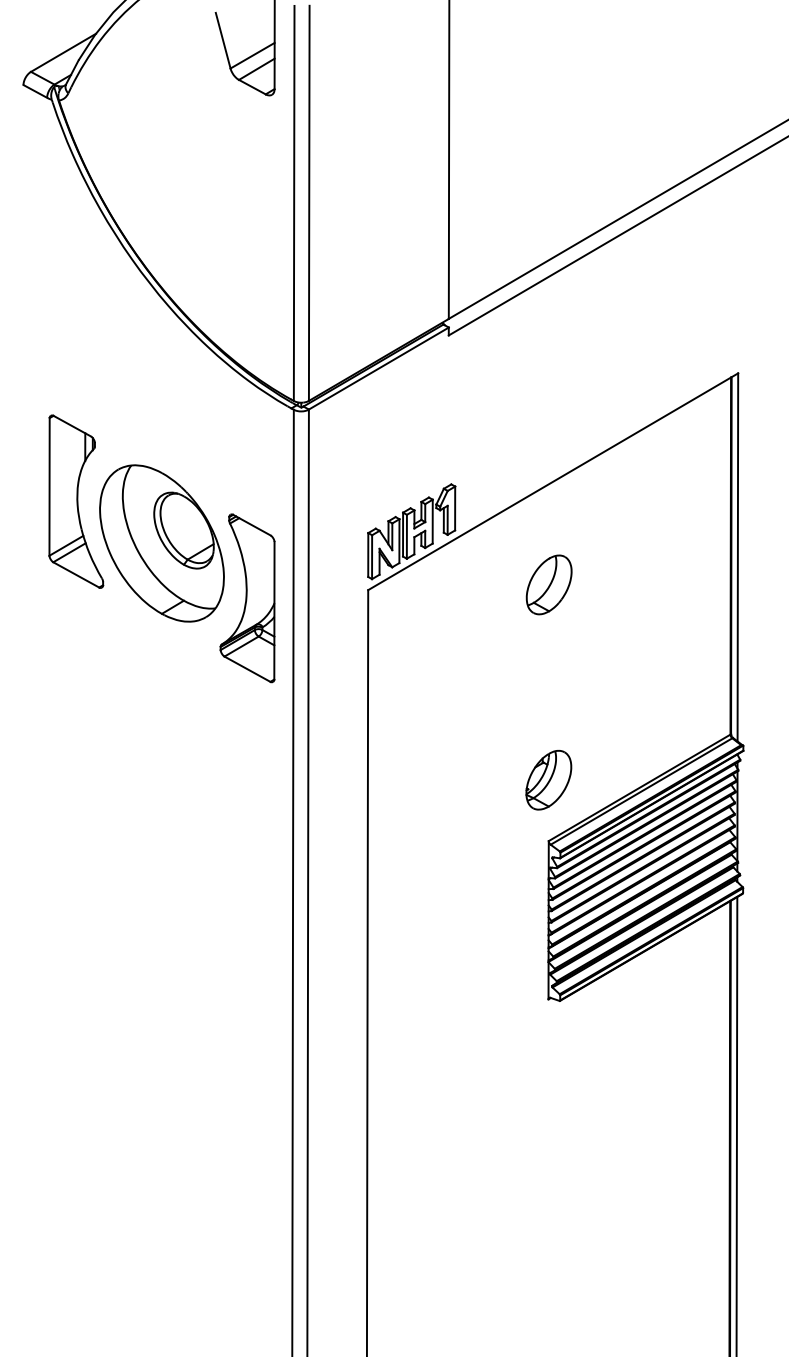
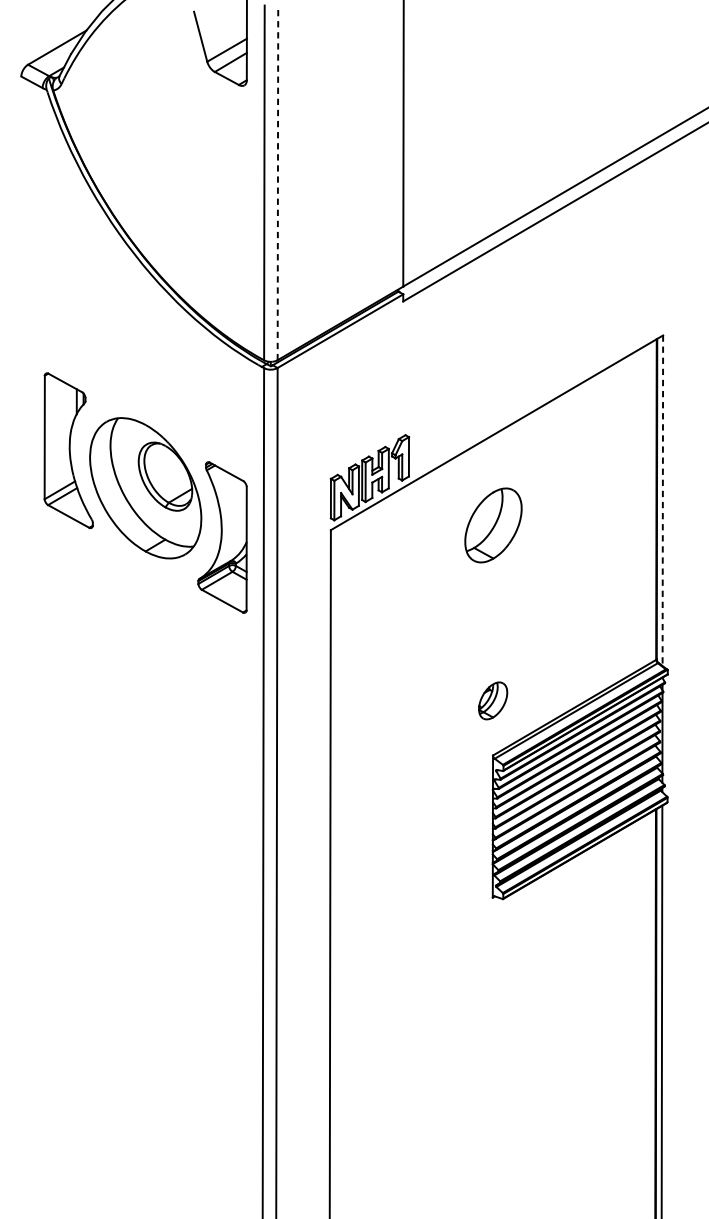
line: (309, 203) -> (278, 182), solid -> dashed
line: (737, 557) -> (662, 500), solid -> dashed
part: (548, 584) -> (492, 525), size x1.4
part: (548, 780) -> (492, 701), size x0.7

